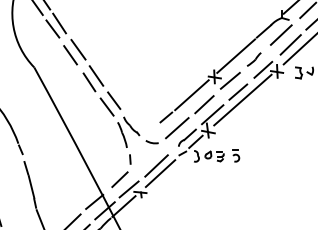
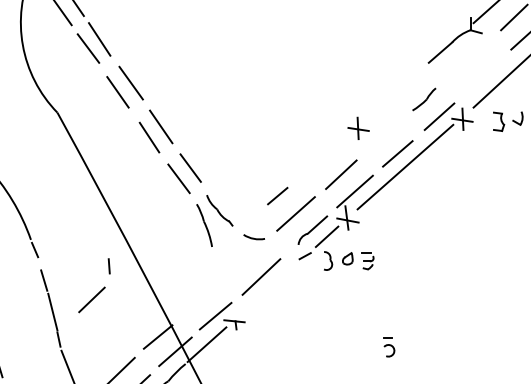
line: (280, 34) -> (468, 57), removed
line: (290, 44) -> (484, 74), removed
line: (236, 55) -> (394, 92), removed
line: (229, 80) -> (383, 134), removed
line: (191, 95) -> (319, 159), removed
part: (236, 155) -> (389, 346), moved
part: (121, 171) -> (94, 286), moved
line: (160, 173) -> (268, 289), removed

